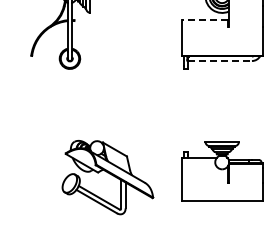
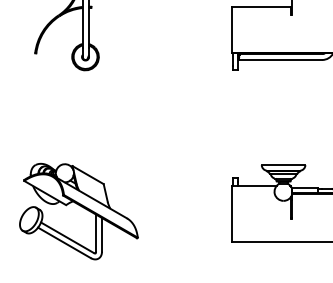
line: (205, 20) -> (261, 7), dashed -> solid
line: (220, 61) -> (281, 60), dashed -> solid
part: (107, 177) -> (78, 211), moved

